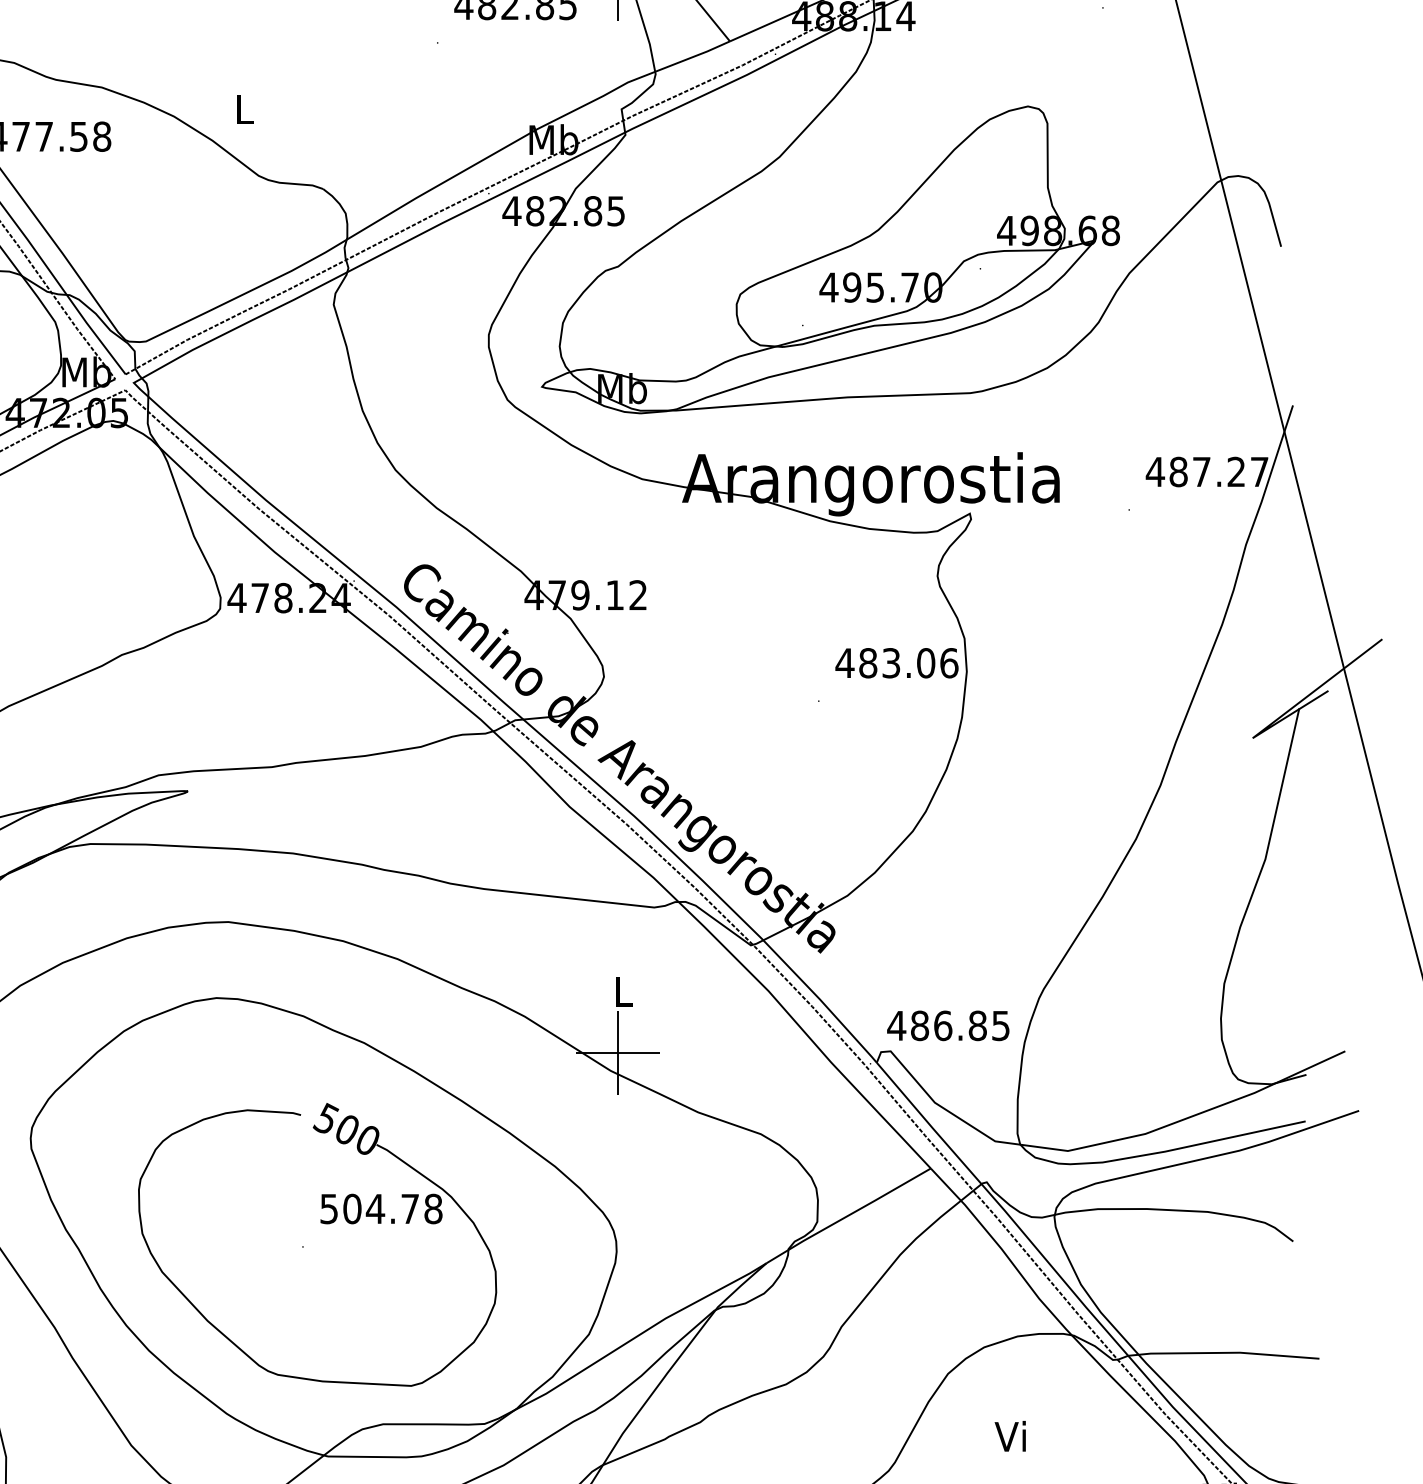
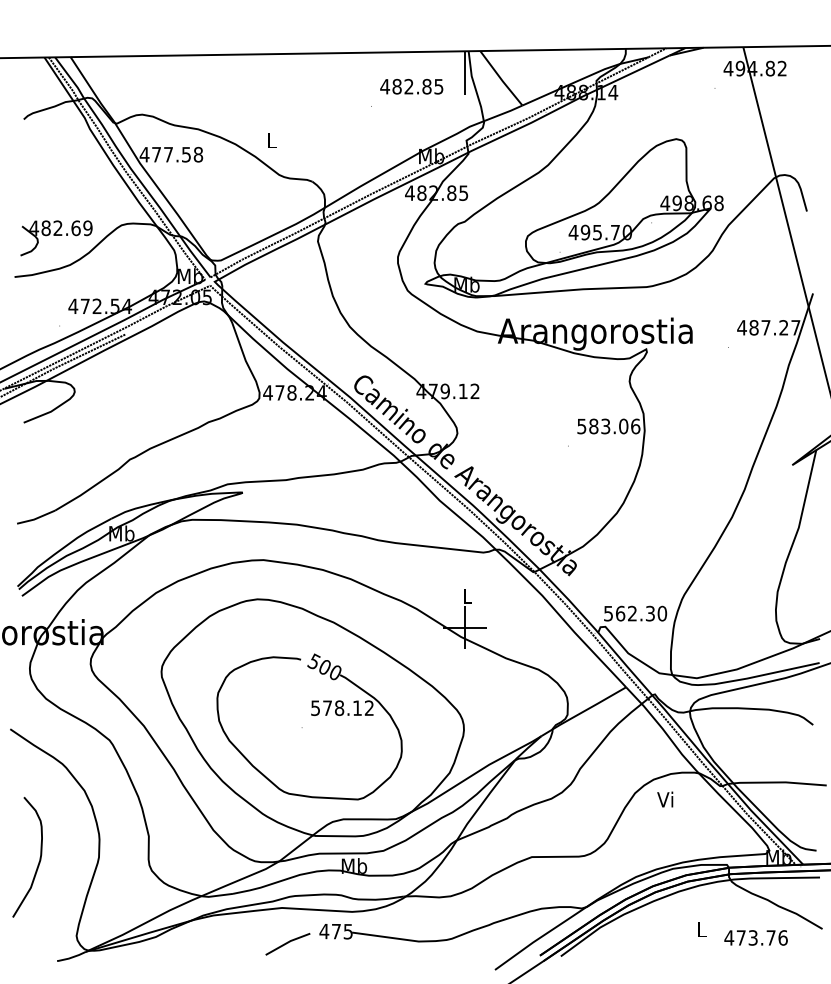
text: (844, 663) -> (581, 426), 483.06 -> 583.06
text: (948, 1025) -> (635, 613), 486.85 -> 562.30
text: (392, 1209) -> (348, 708), 504.78 -> 578.12
text: (1010, 1436) -> (665, 799), moved

